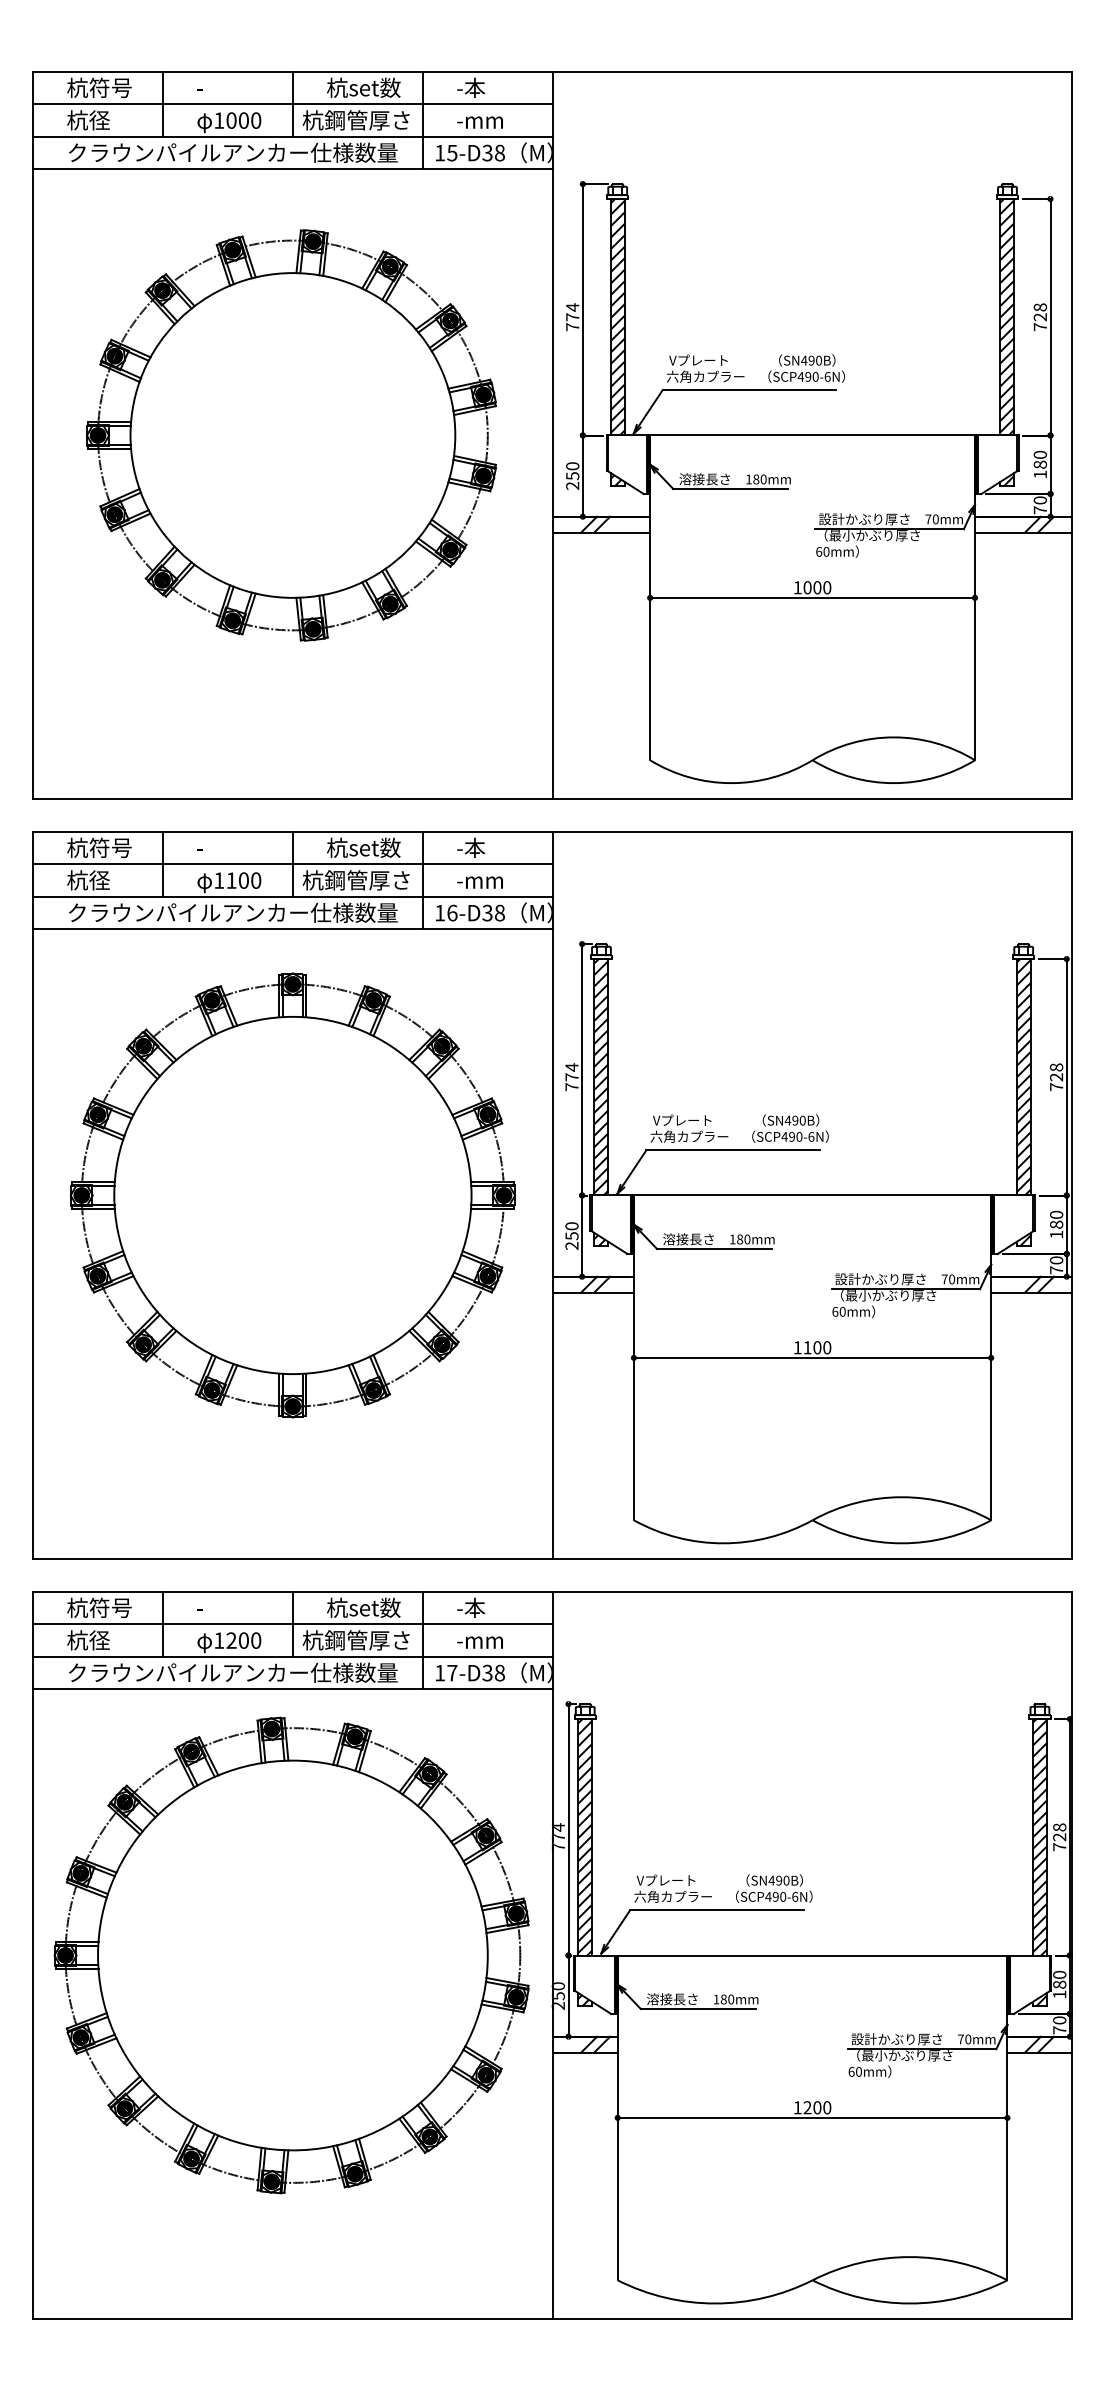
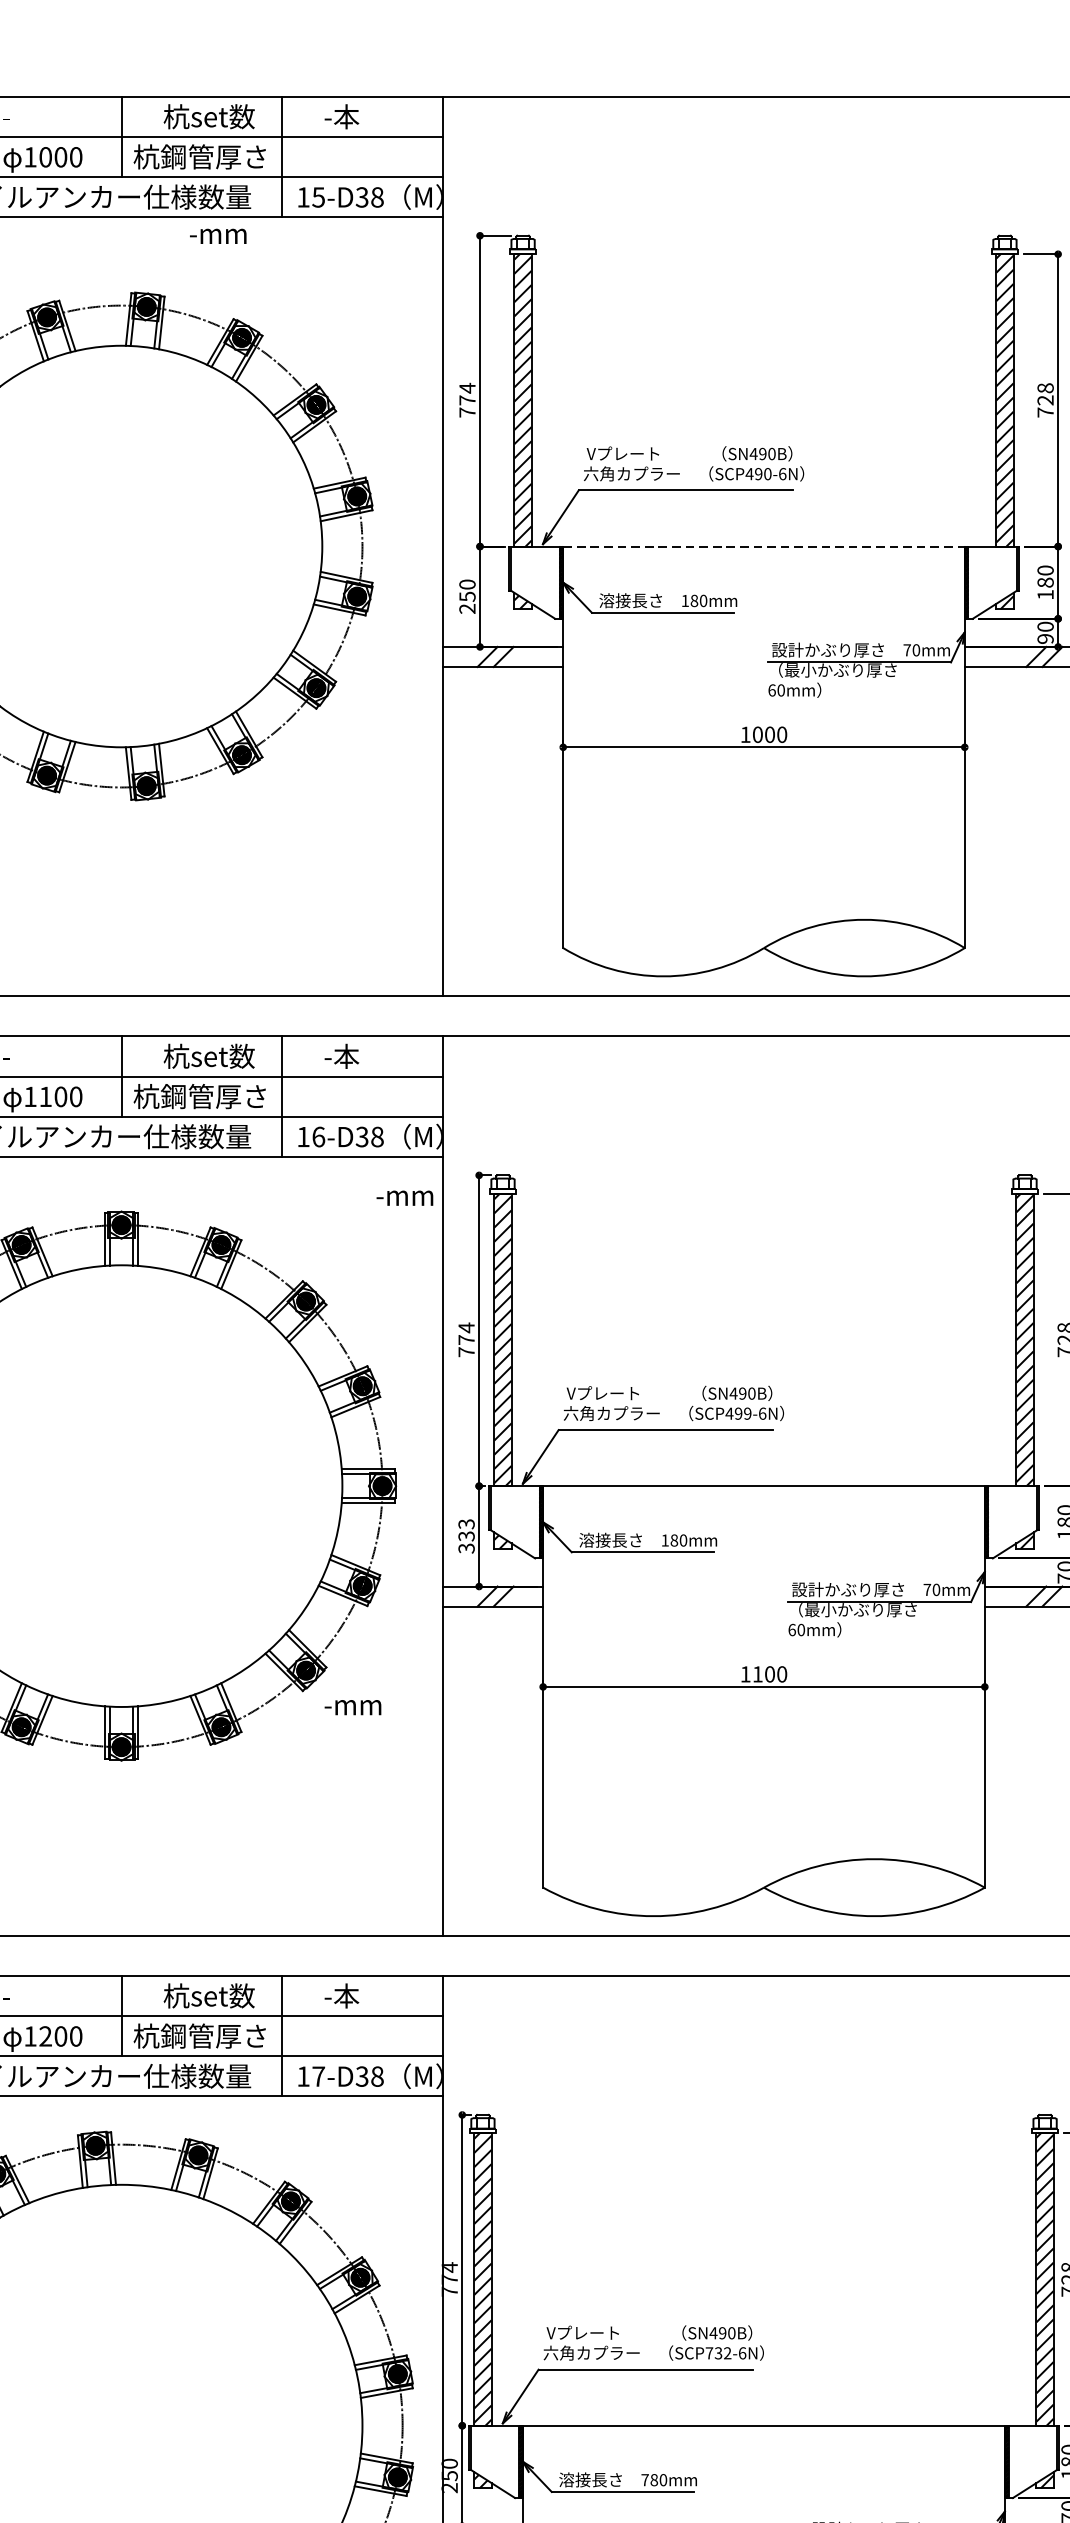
text: (479, 122) -> (217, 236), moved
line: (813, 435) -> (765, 546), solid -> dashed
text: (1039, 510) -> (1044, 639), 70 -> 90
text: (479, 882) -> (404, 1198), moved
text: (799, 1136) -> (747, 1413), SCP490-6N -> SCP499-6N
text: (571, 1235) -> (465, 1535), 250 -> 333
text: (479, 1642) -> (352, 1707), moved
text: (775, 1896) -> (718, 2352), SCP490-6N -> SCP732-6N
text: (716, 1999) -> (645, 2480), 180mm -> 780mm

